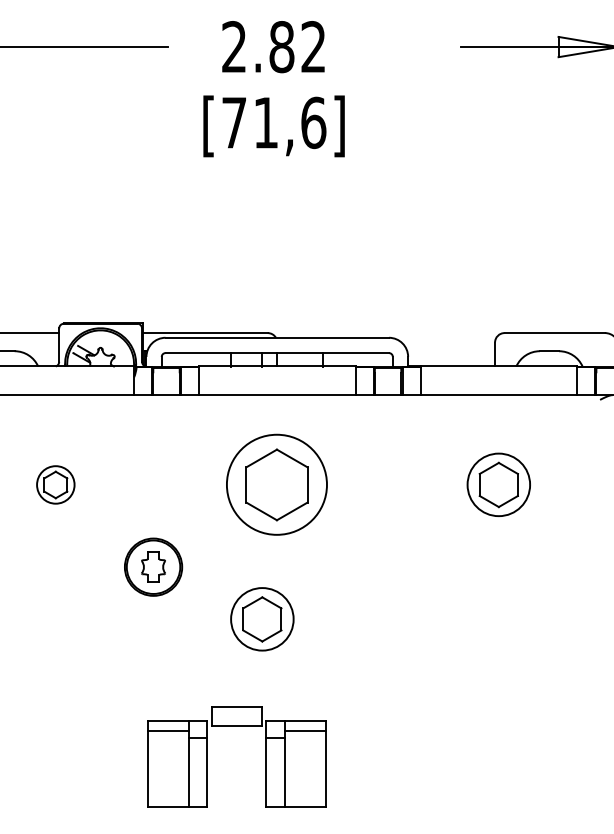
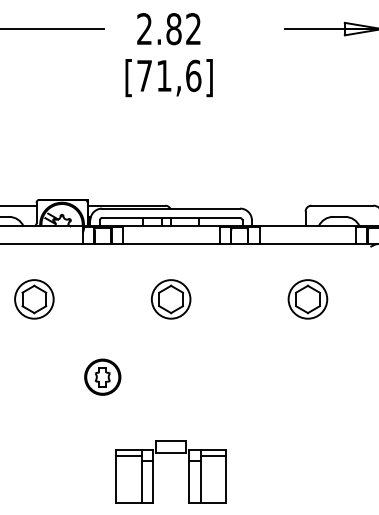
part: (55, 485) -> (34, 299), size x1.67
part: (277, 485) -> (171, 299), size x0.62
part: (153, 566) -> (102, 376), moved
part: (261, 619) -> (161, 382), removed
part: (208, 755) -> (153, 471), moved

